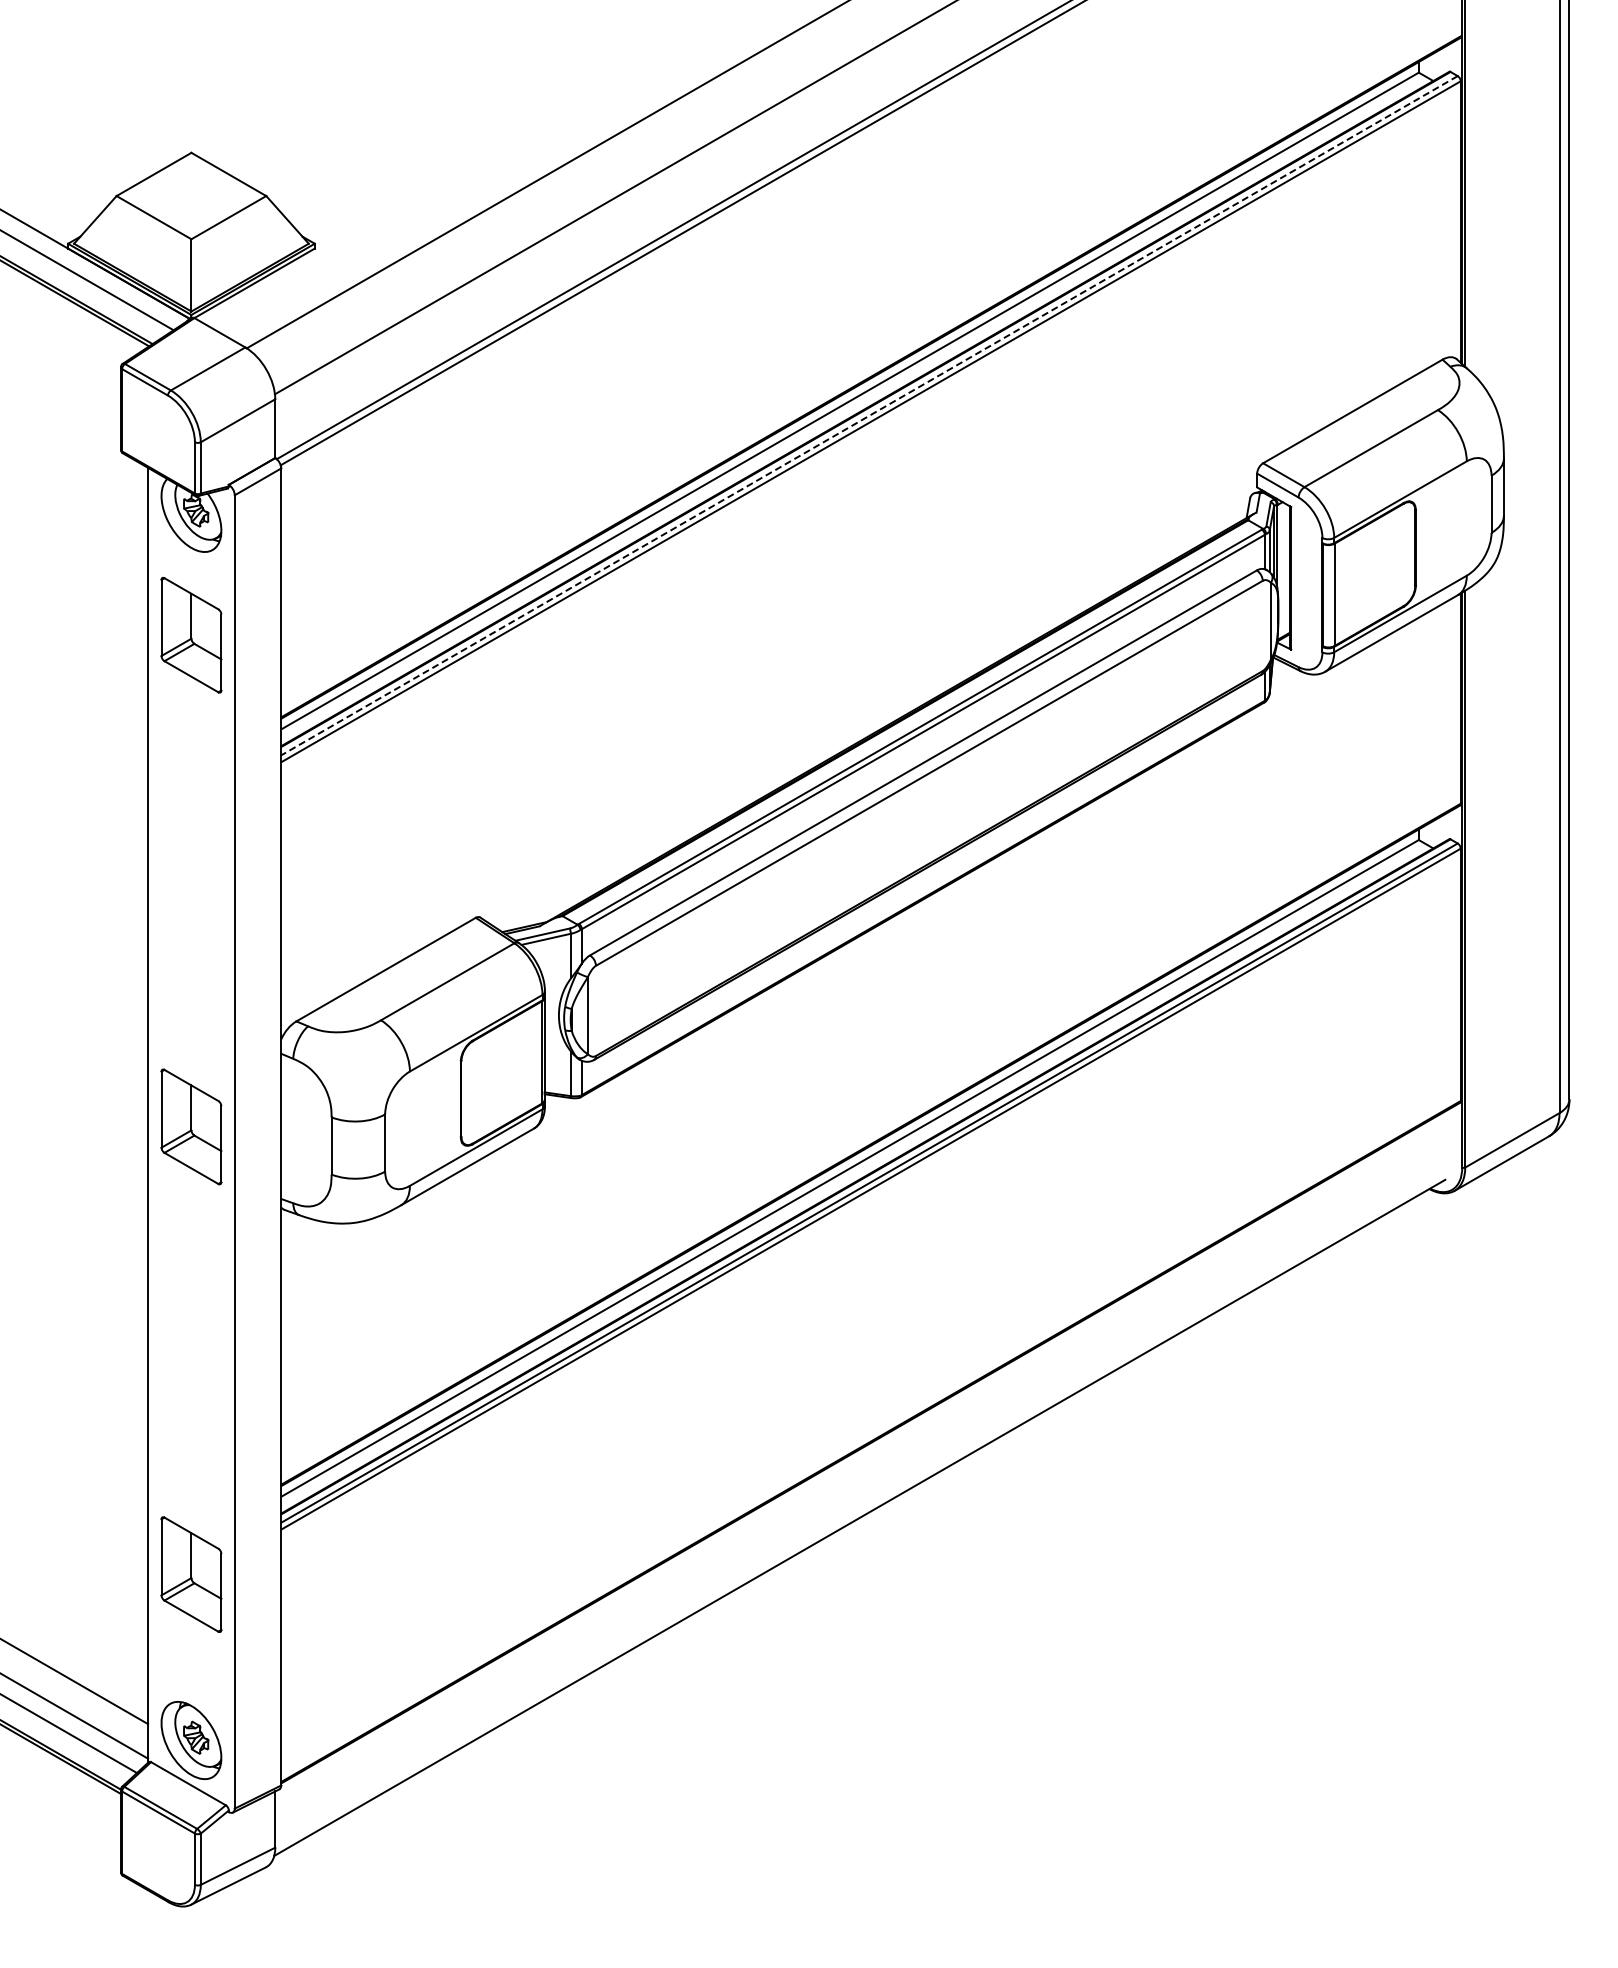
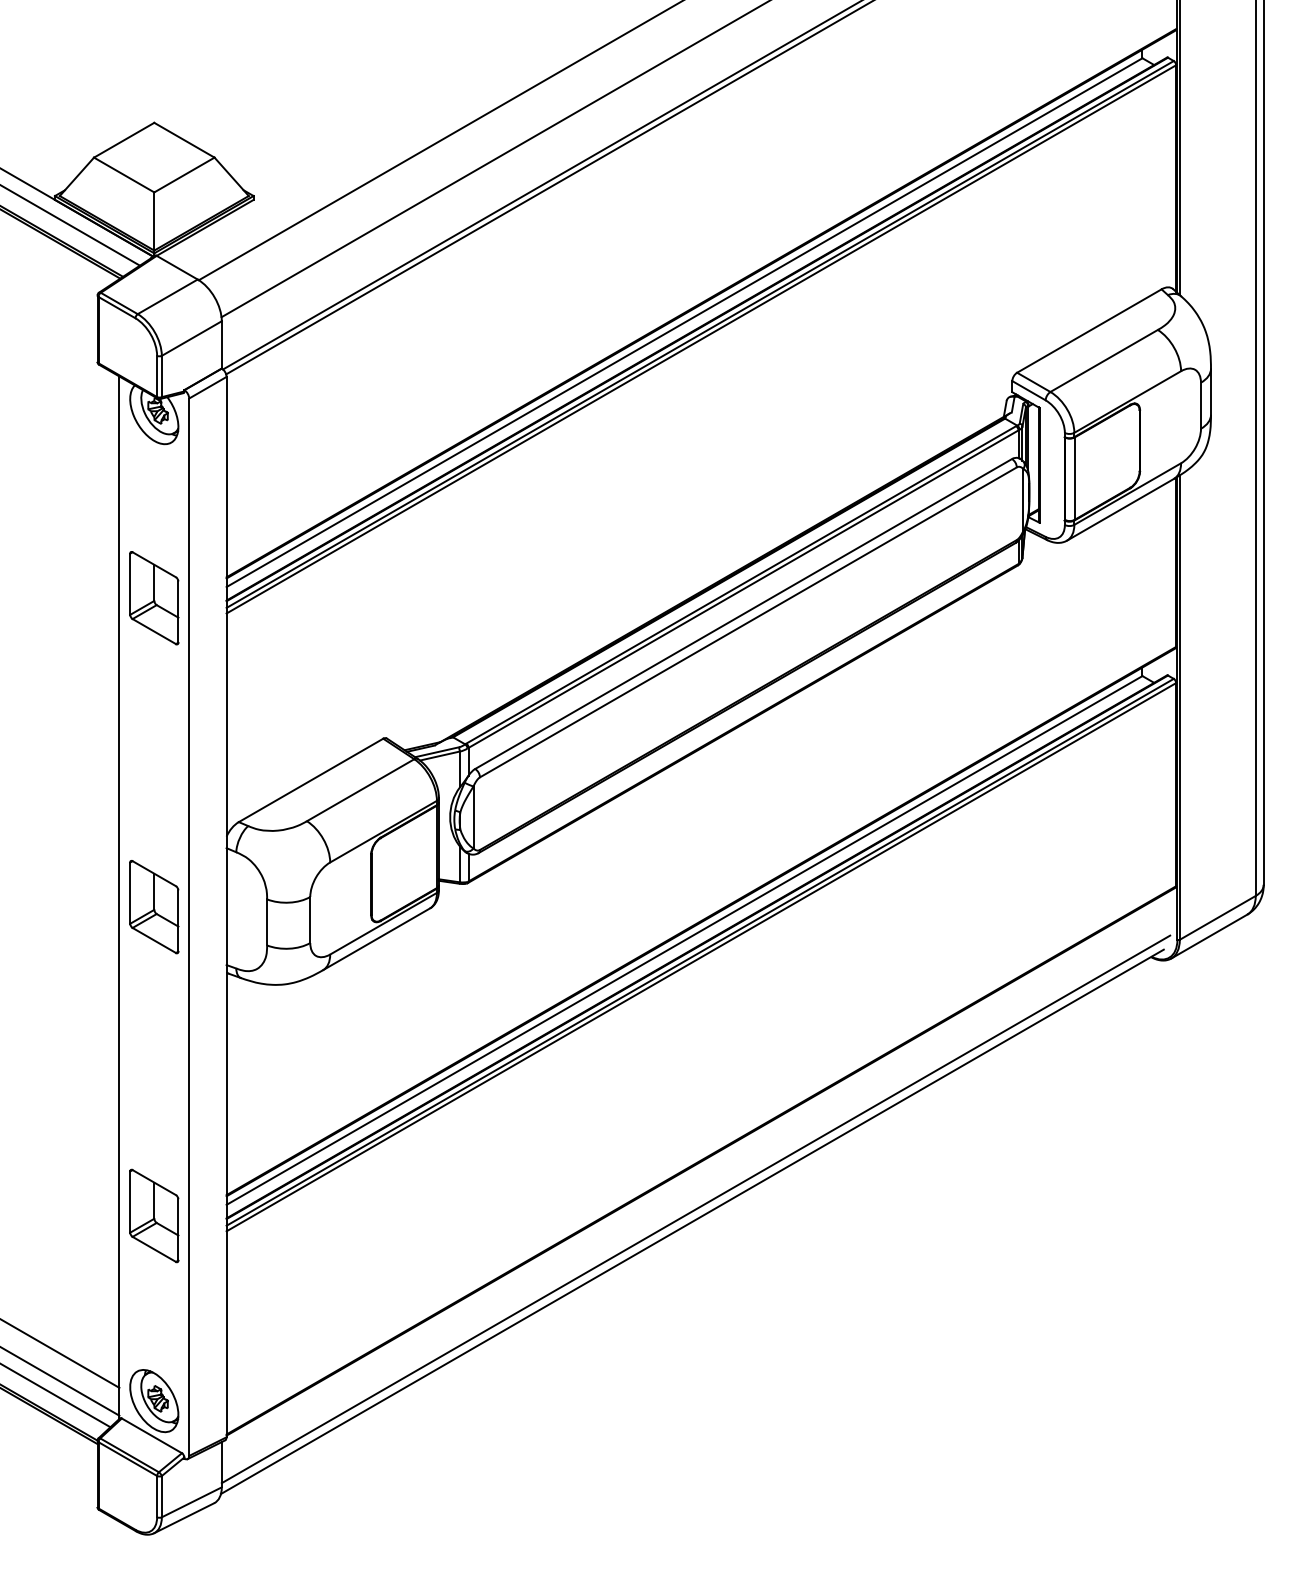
line: (869, 415) -> (700, 334), dashed -> solid
part: (191, 635) -> (154, 598), moved
line: (864, 1502) -> (696, 1209), added
part: (191, 1574) -> (154, 1215), moved

